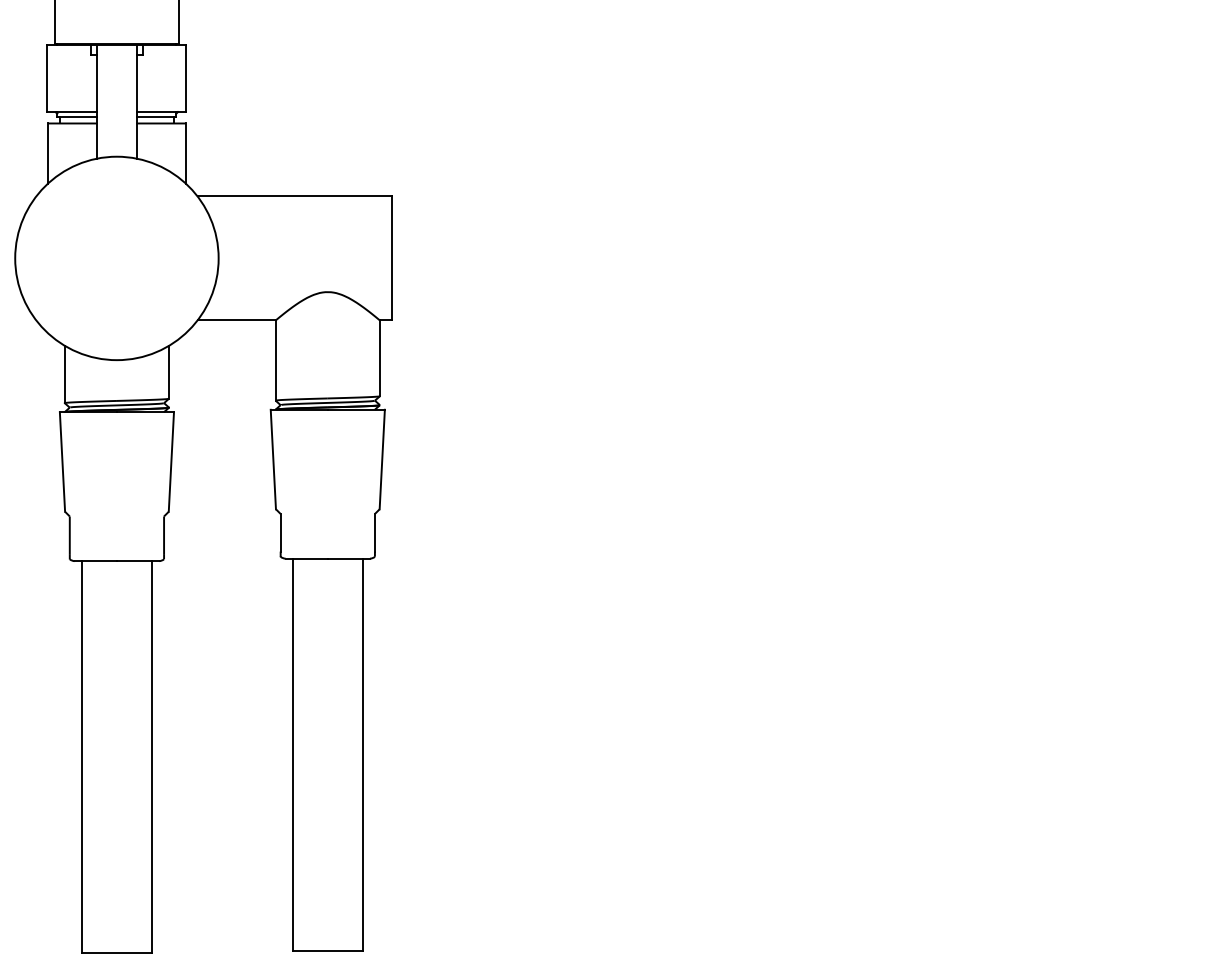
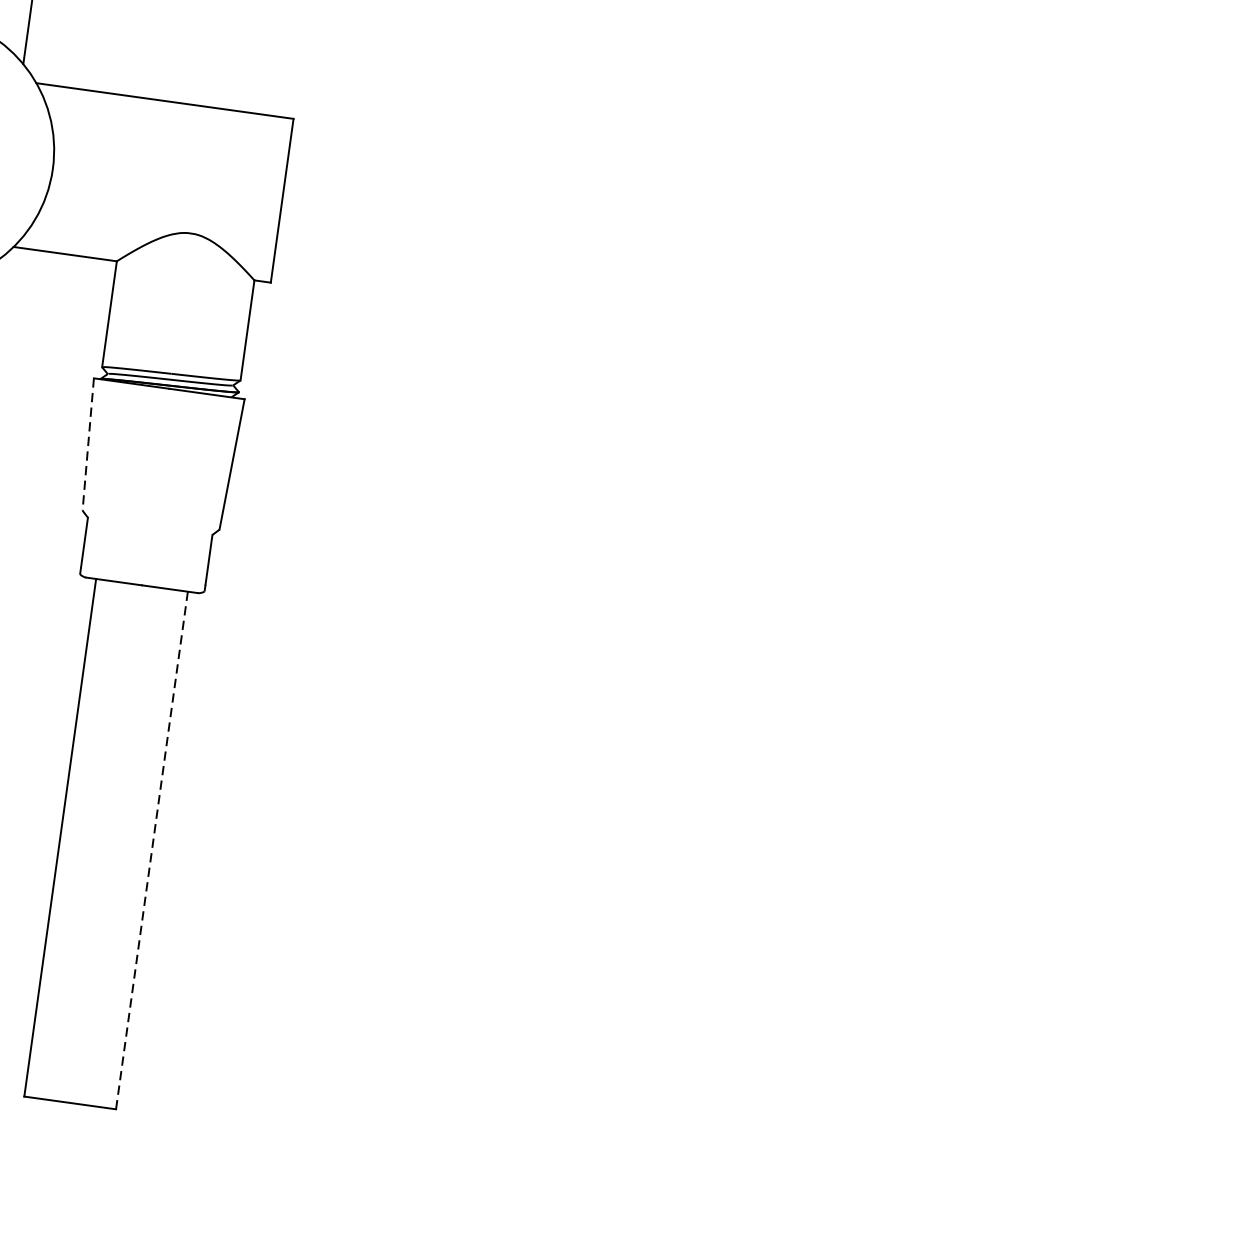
line: (273, 459) -> (88, 444), solid -> dashed
line: (362, 754) -> (151, 850), solid -> dashed

